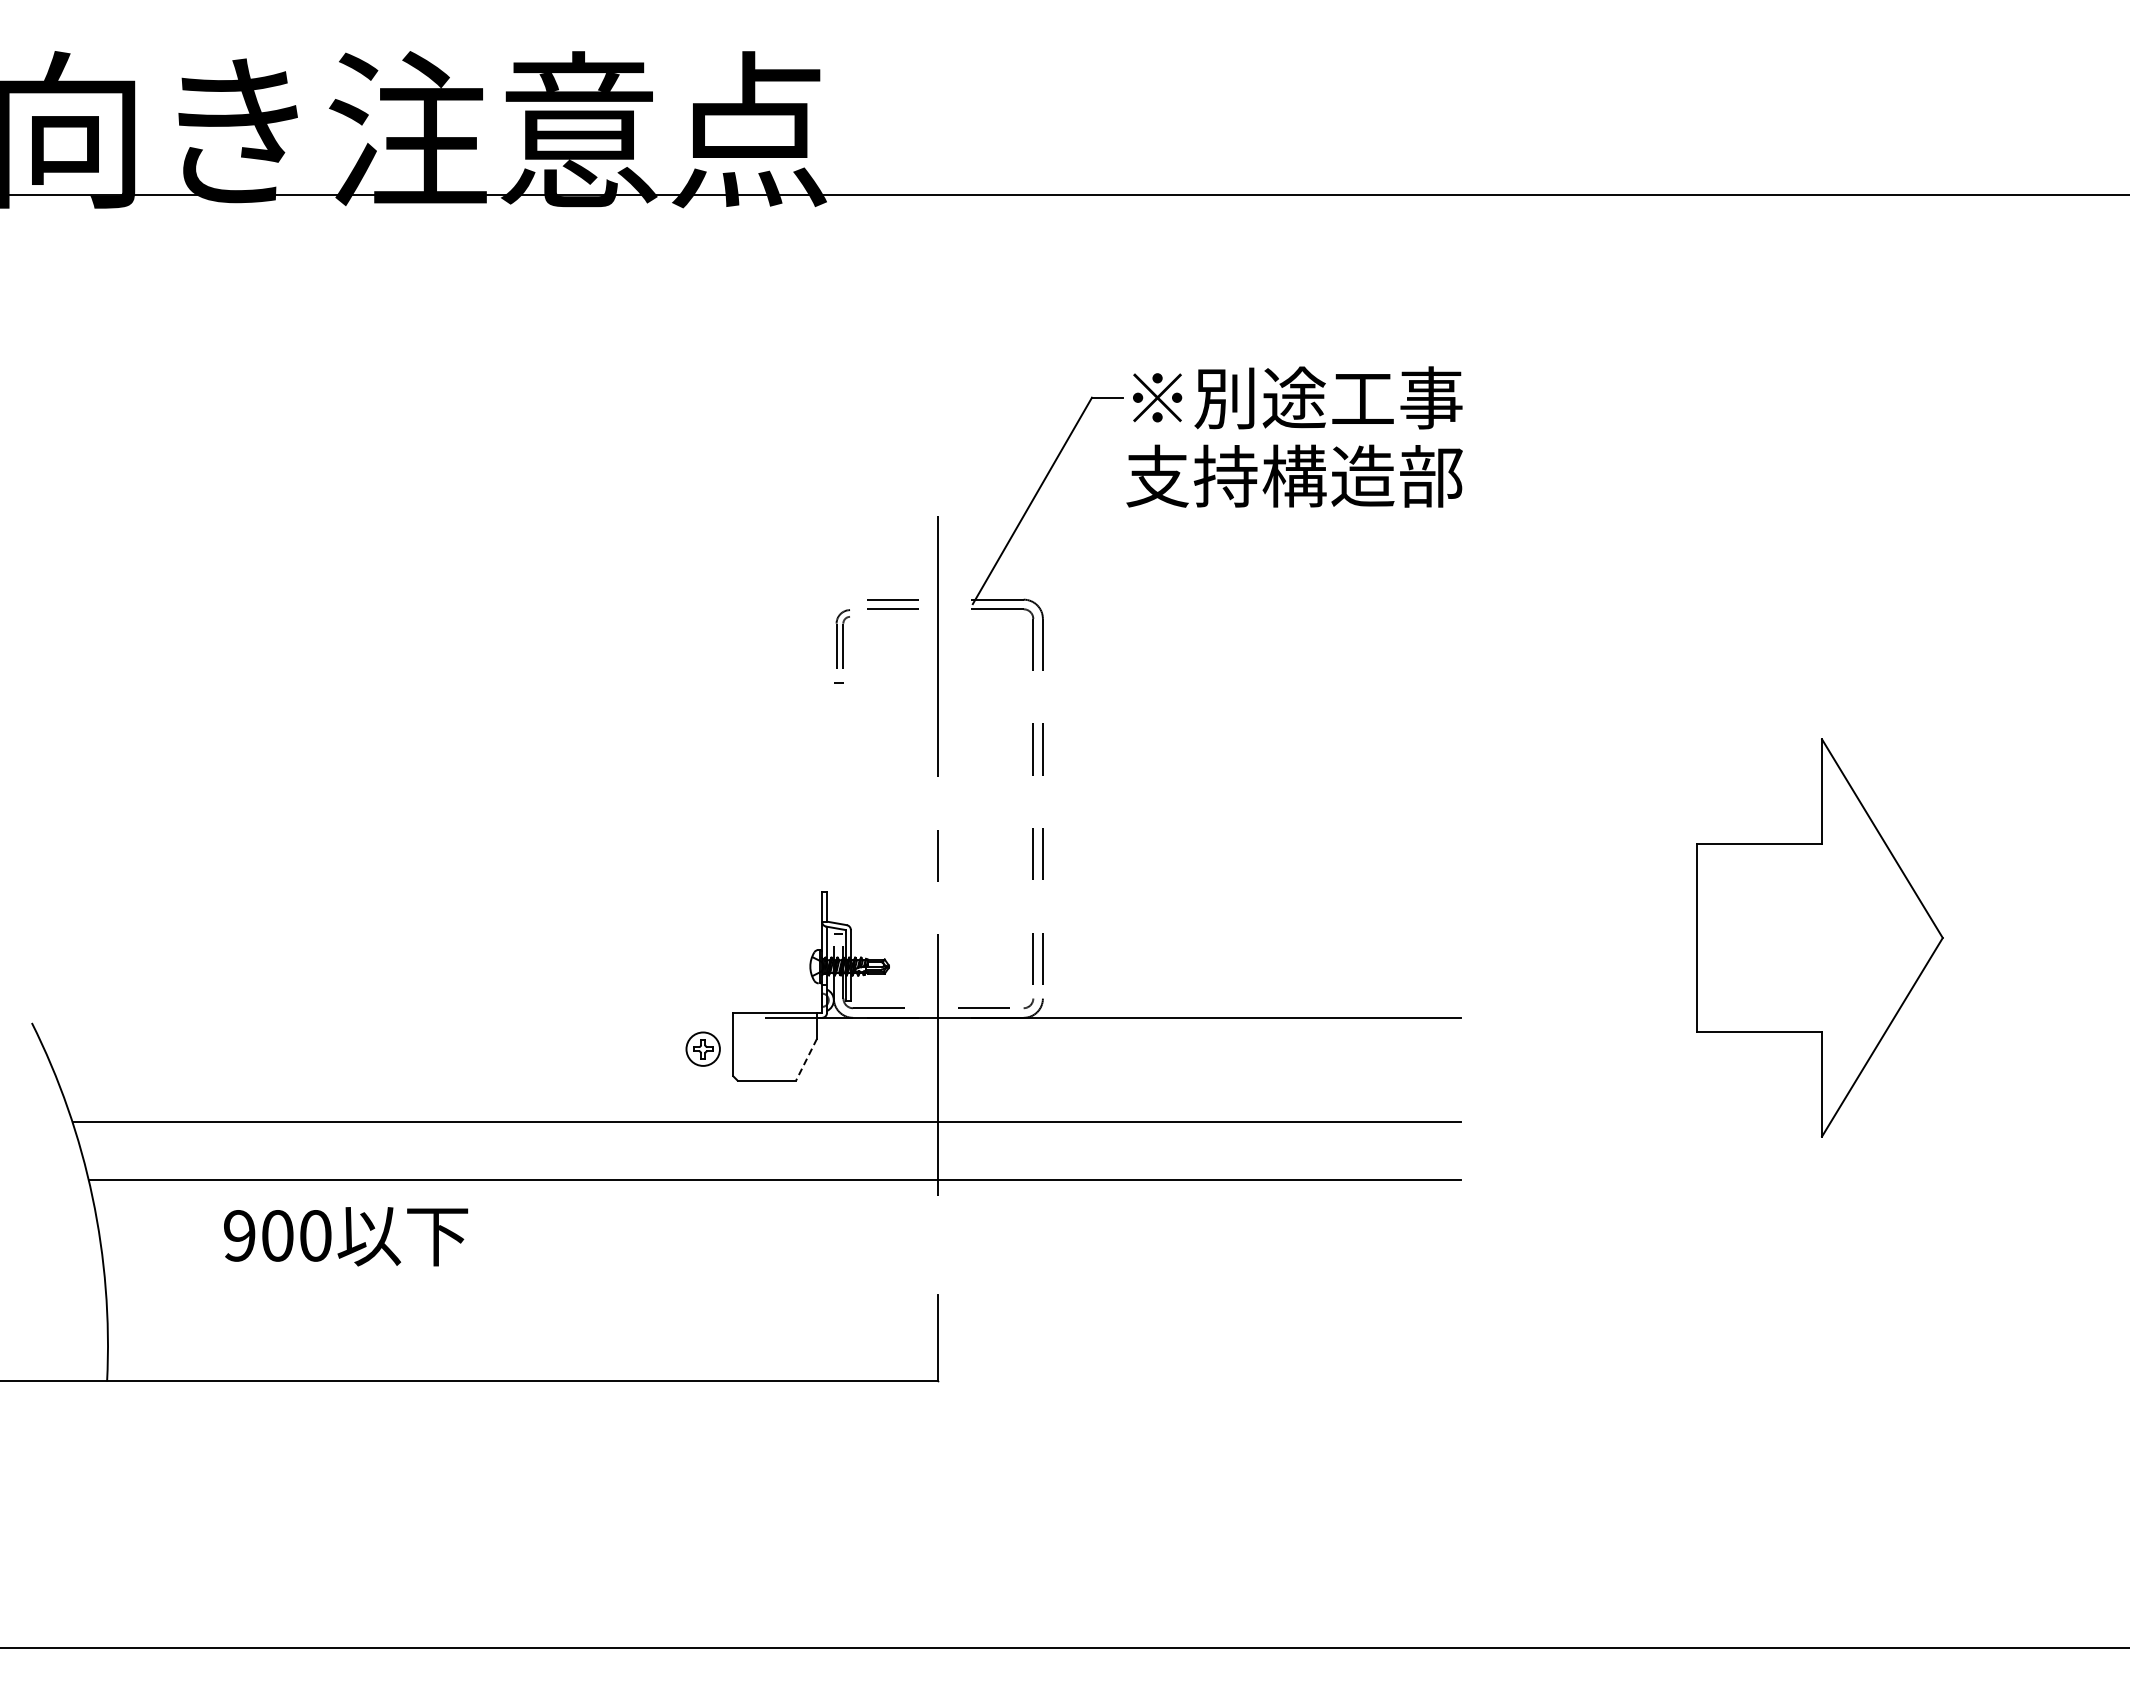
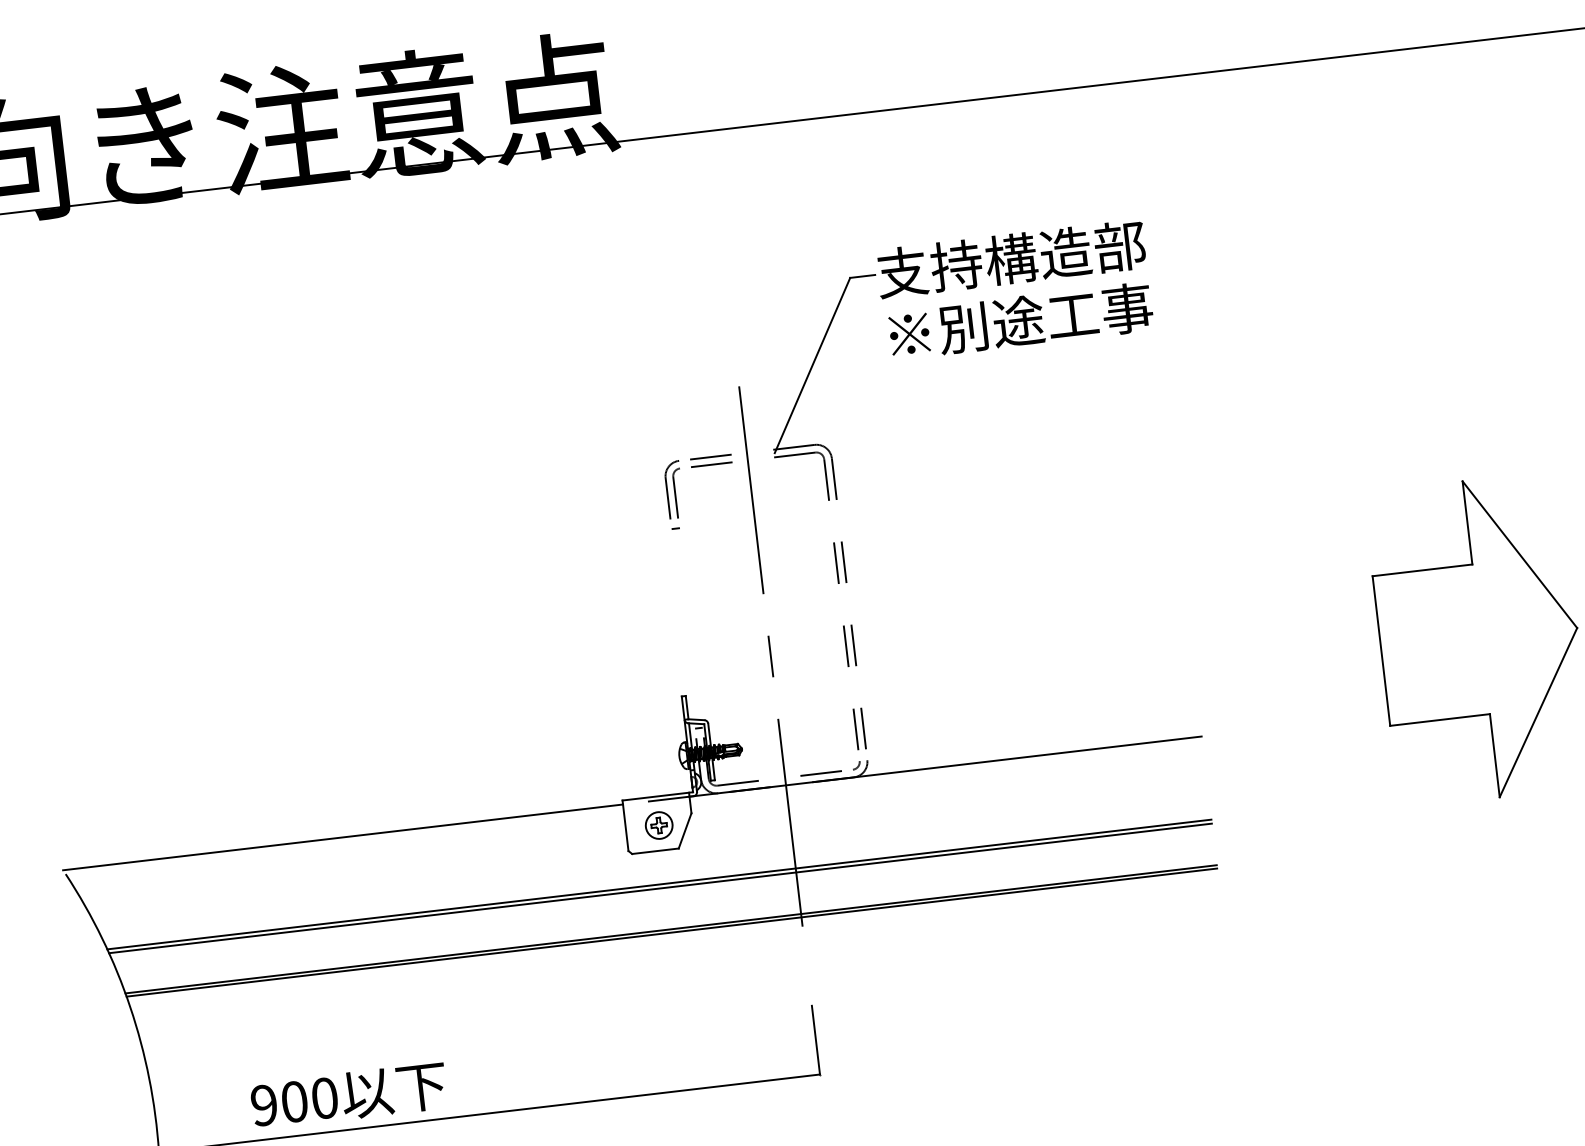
text: (1294, 397) -> (1011, 258), ※別途工事 -> 支持構造部
text: (1294, 475) -> (1018, 320), 支持構造部 -> ※別途工事
part: (842, 634) -> (673, 489), size x1.43
line: (381, 1017) -> (343, 837), added
part: (702, 1048) -> (658, 825), moved
line: (806, 1060) -> (685, 831), dashed -> solid
line: (767, 1127) -> (660, 888), added
line: (775, 1183) -> (671, 932), added
text: (346, 1236) -> (349, 1095), moved

